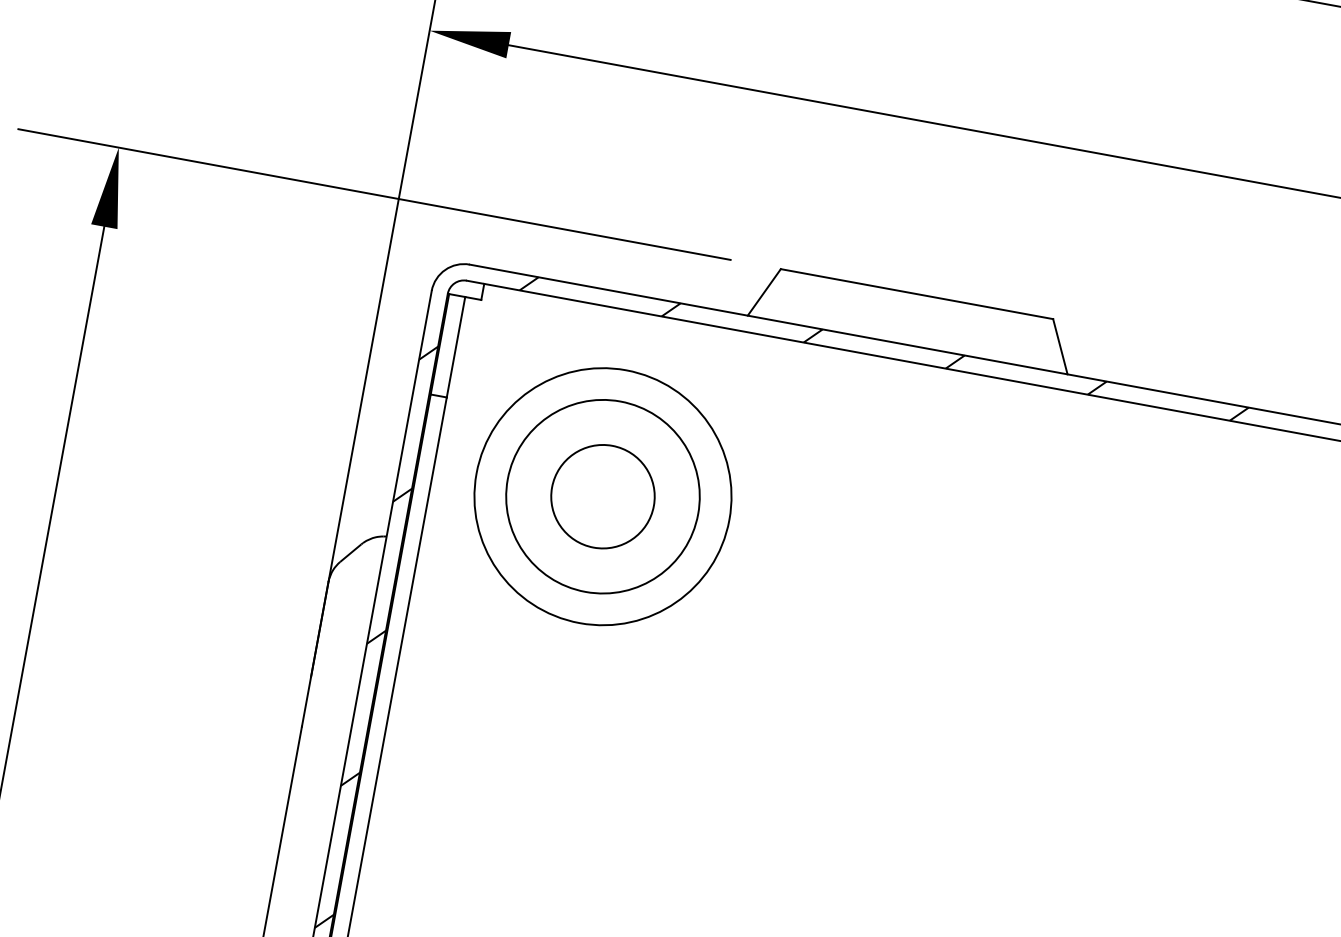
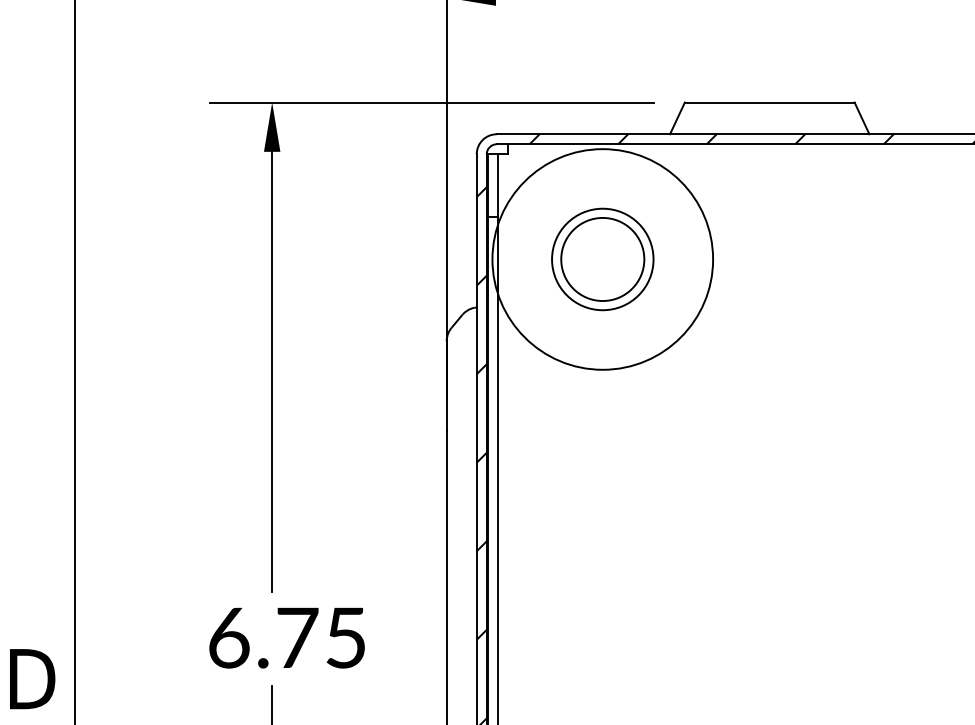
circle: (602, 496) -> (602, 259), size x0.7
circle: (602, 496) -> (602, 259), size x1.4
circle: (602, 496) -> (602, 259), size x1.6

